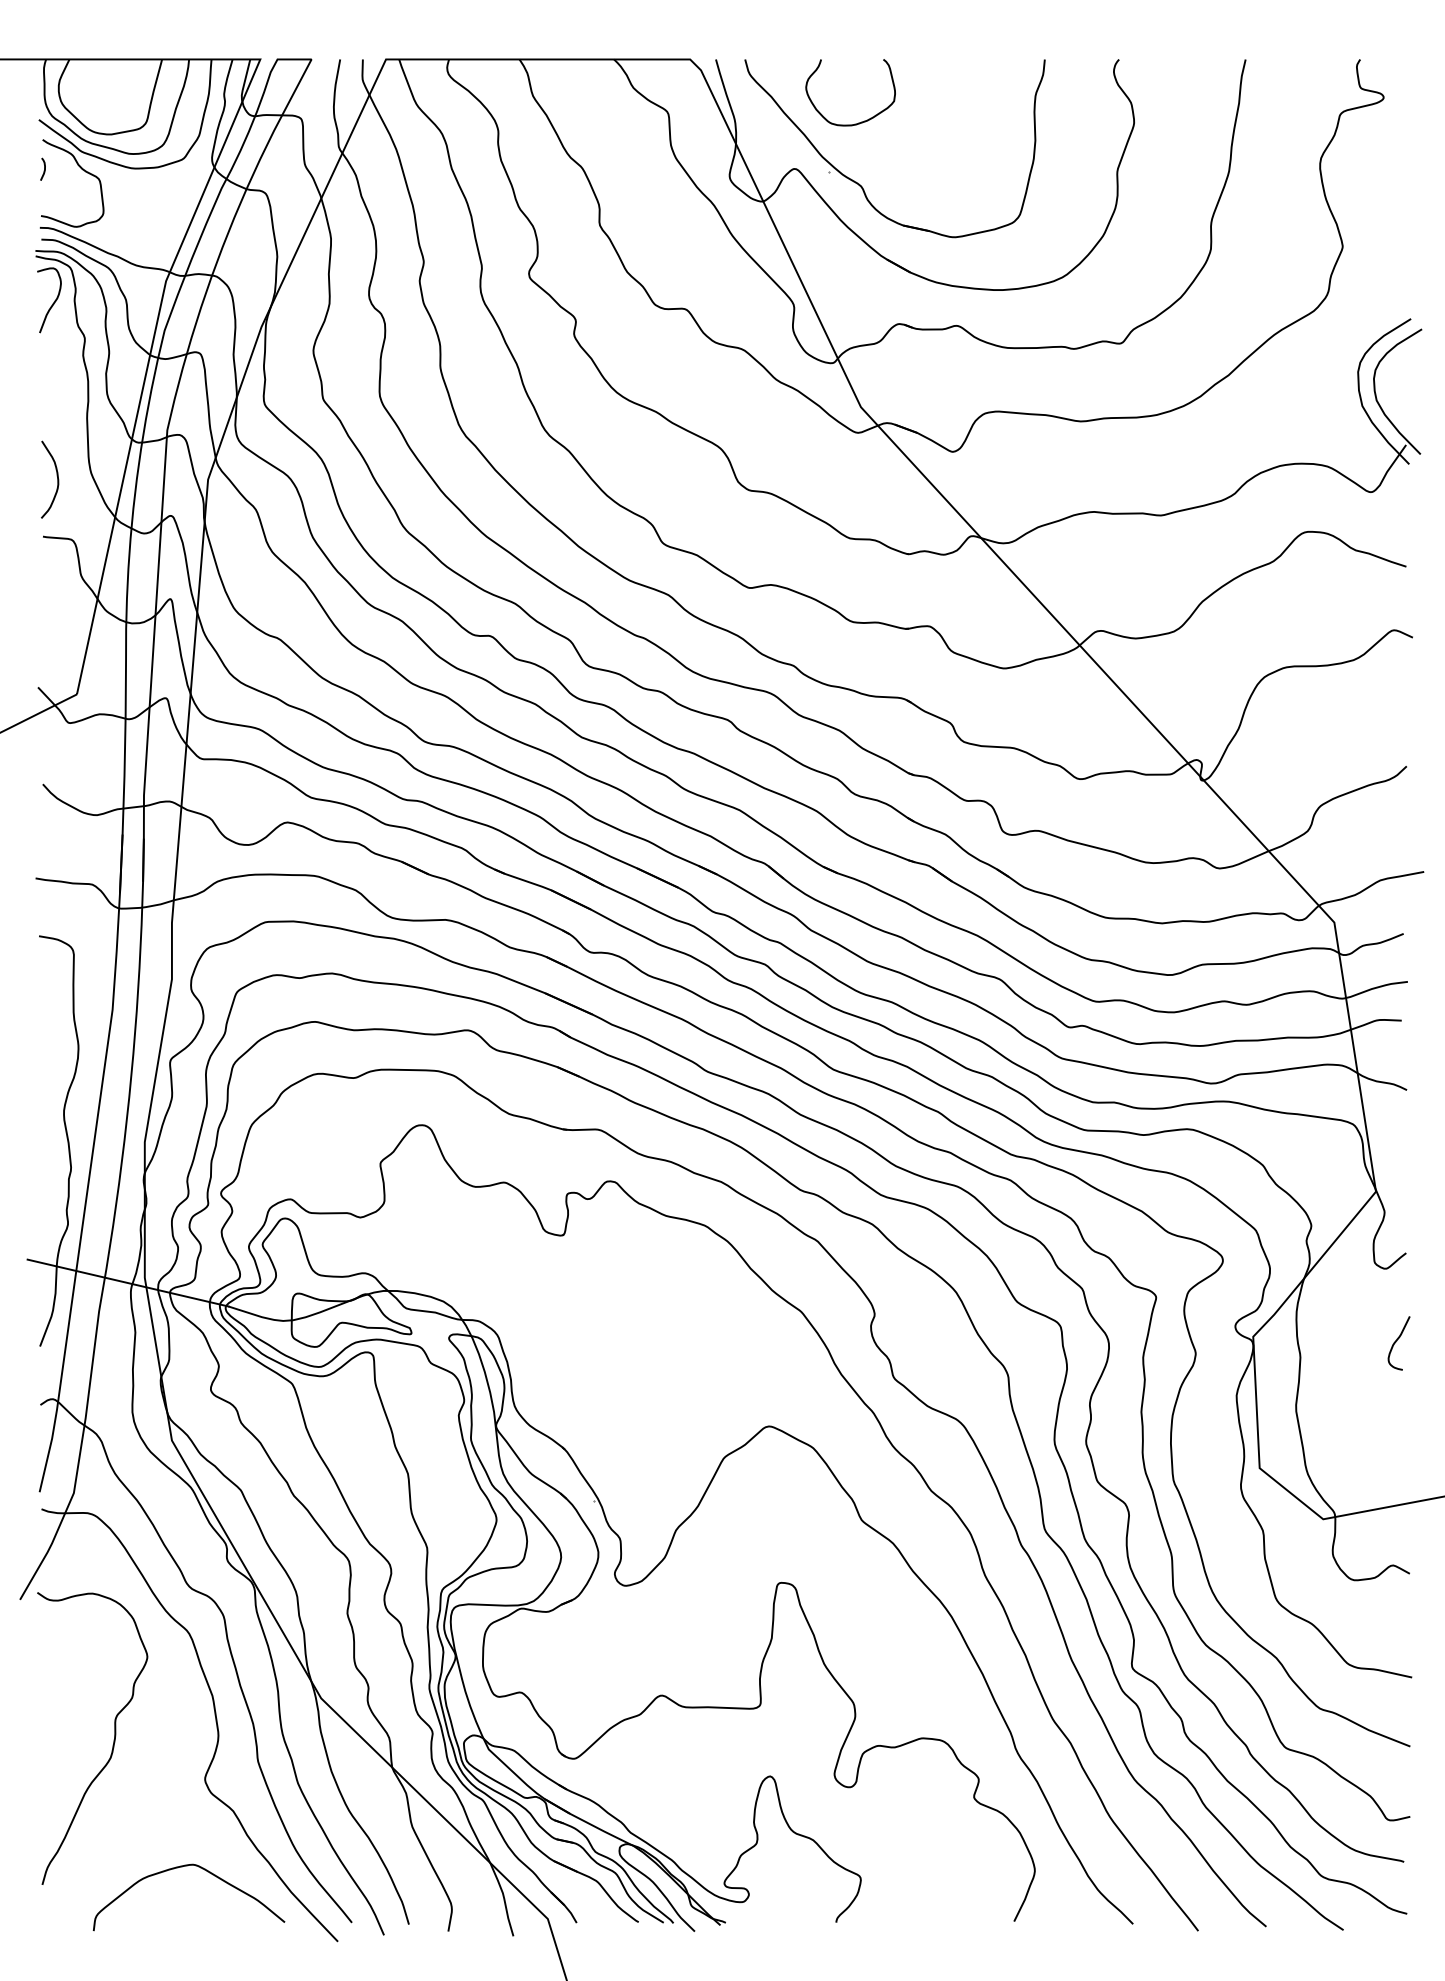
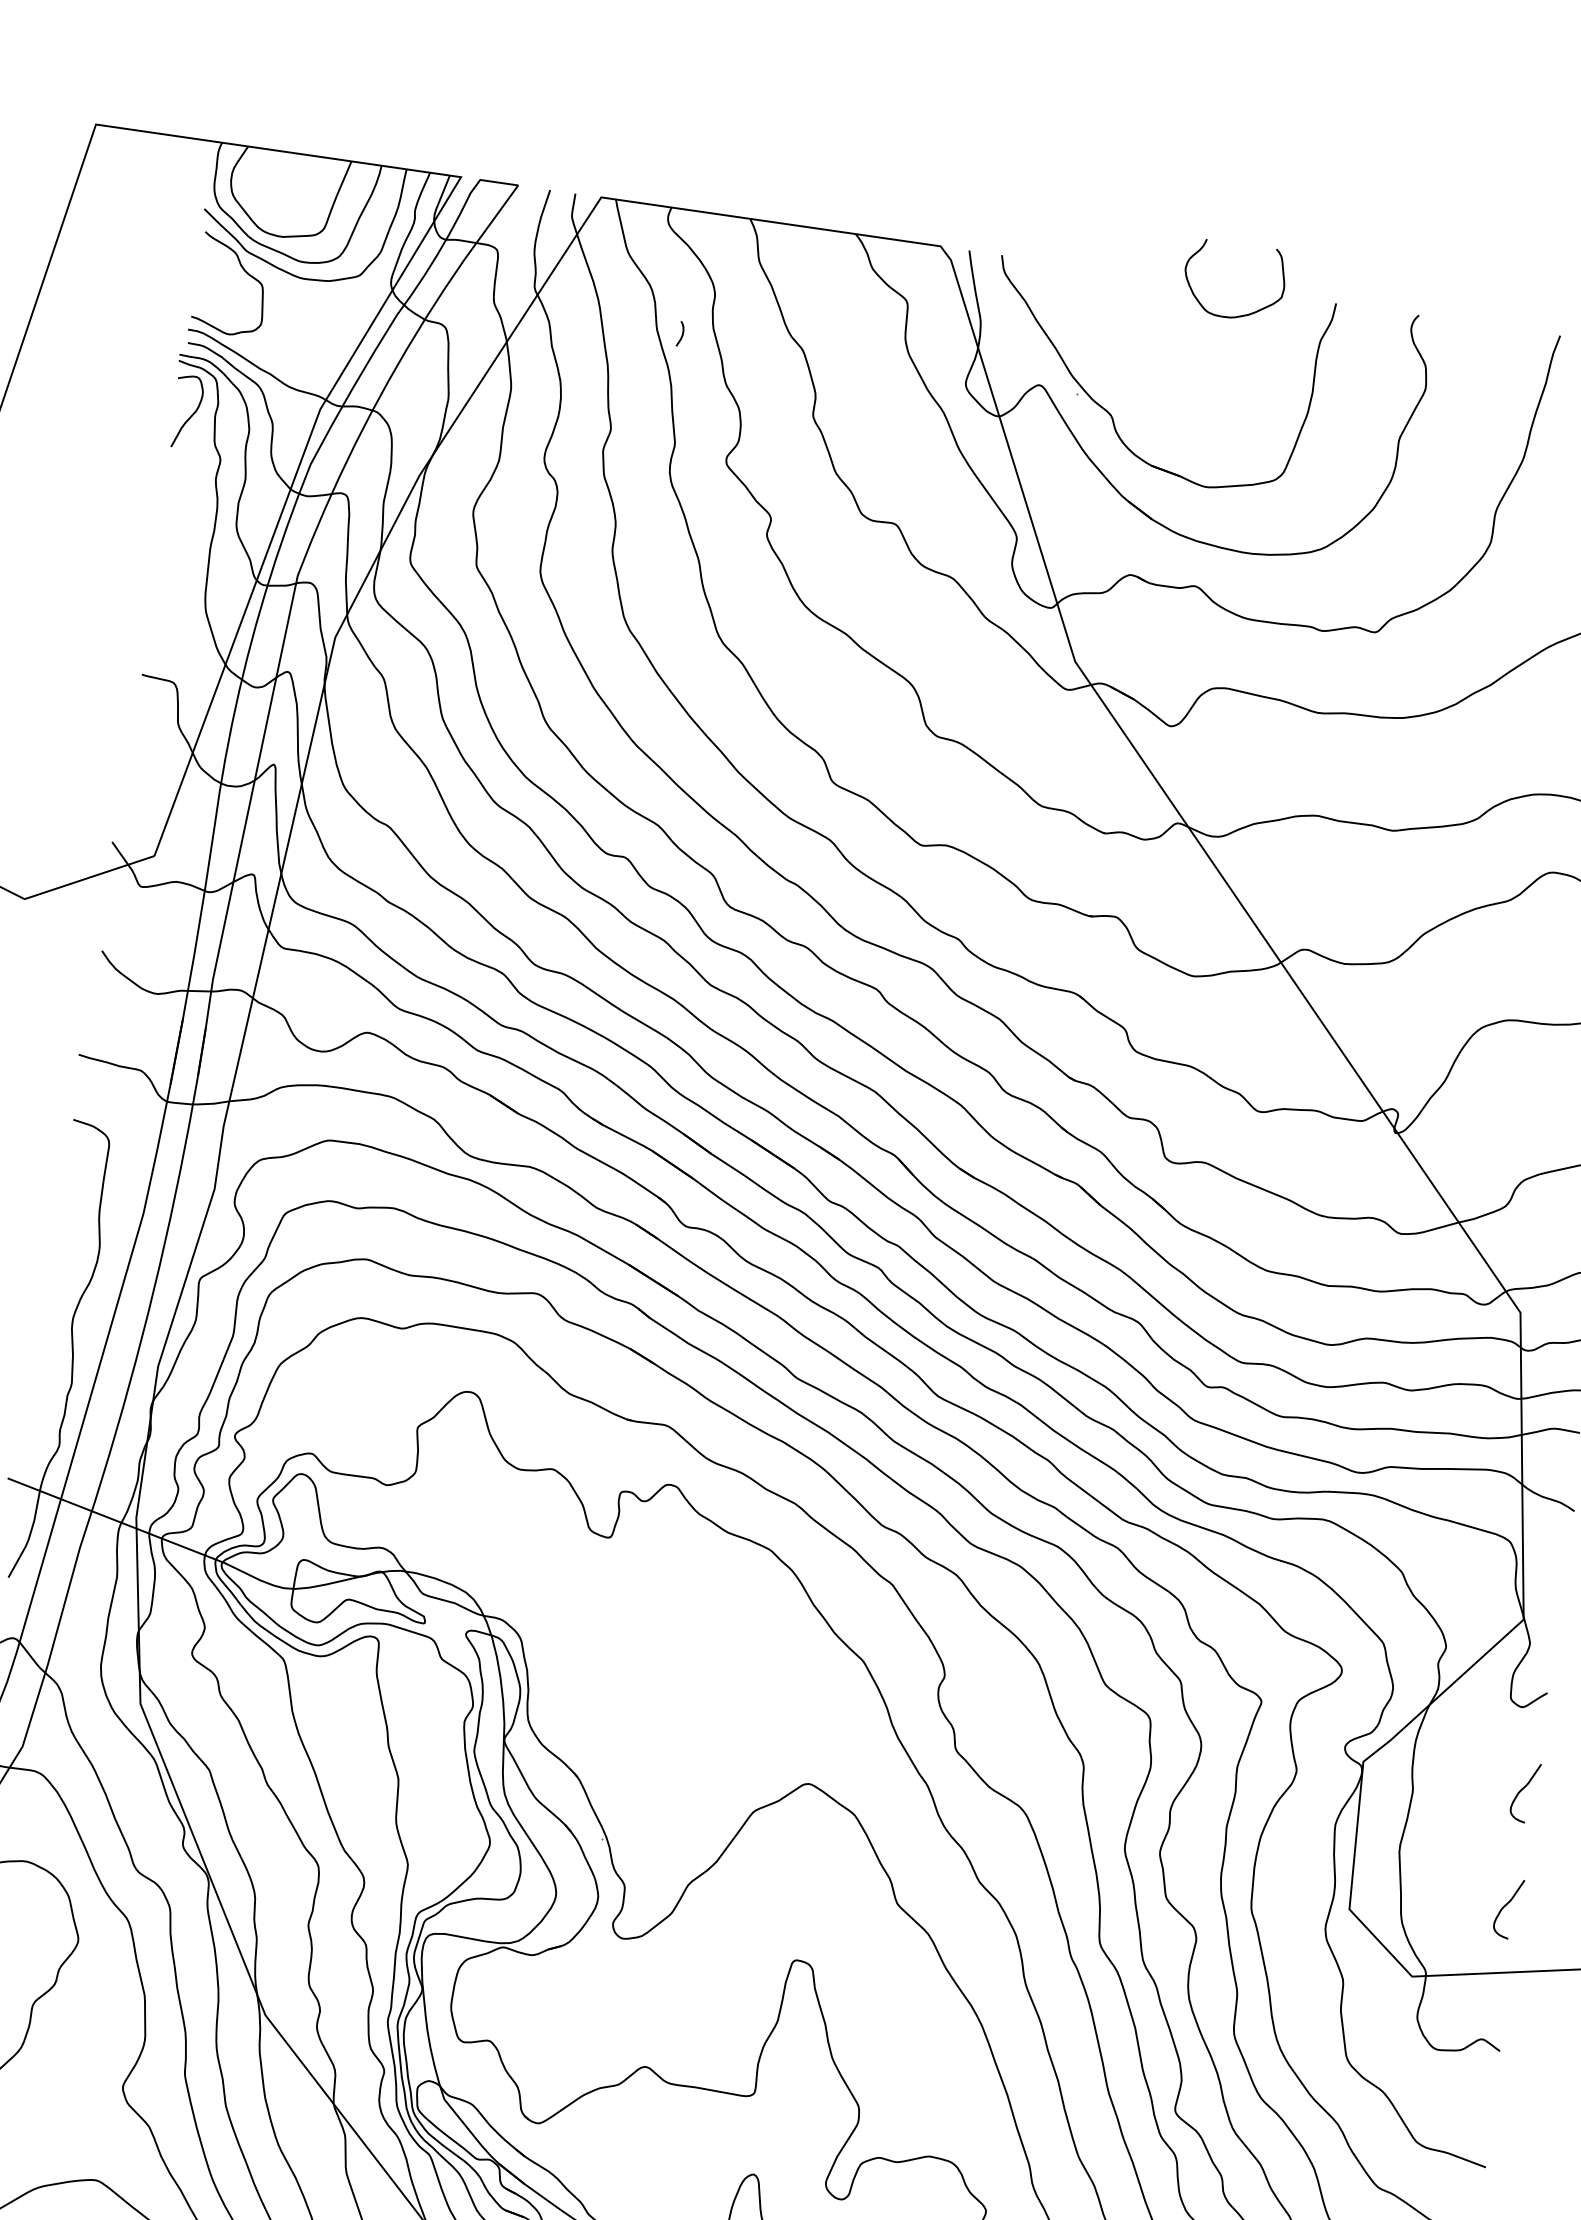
part: (861, 121) -> (1241, 314), moved
curve: (44, 168) -> (682, 333), moved
curve: (57, 479) -> (167, 613), removed
curve: (1396, 1446) -> (1505, 1907), added

